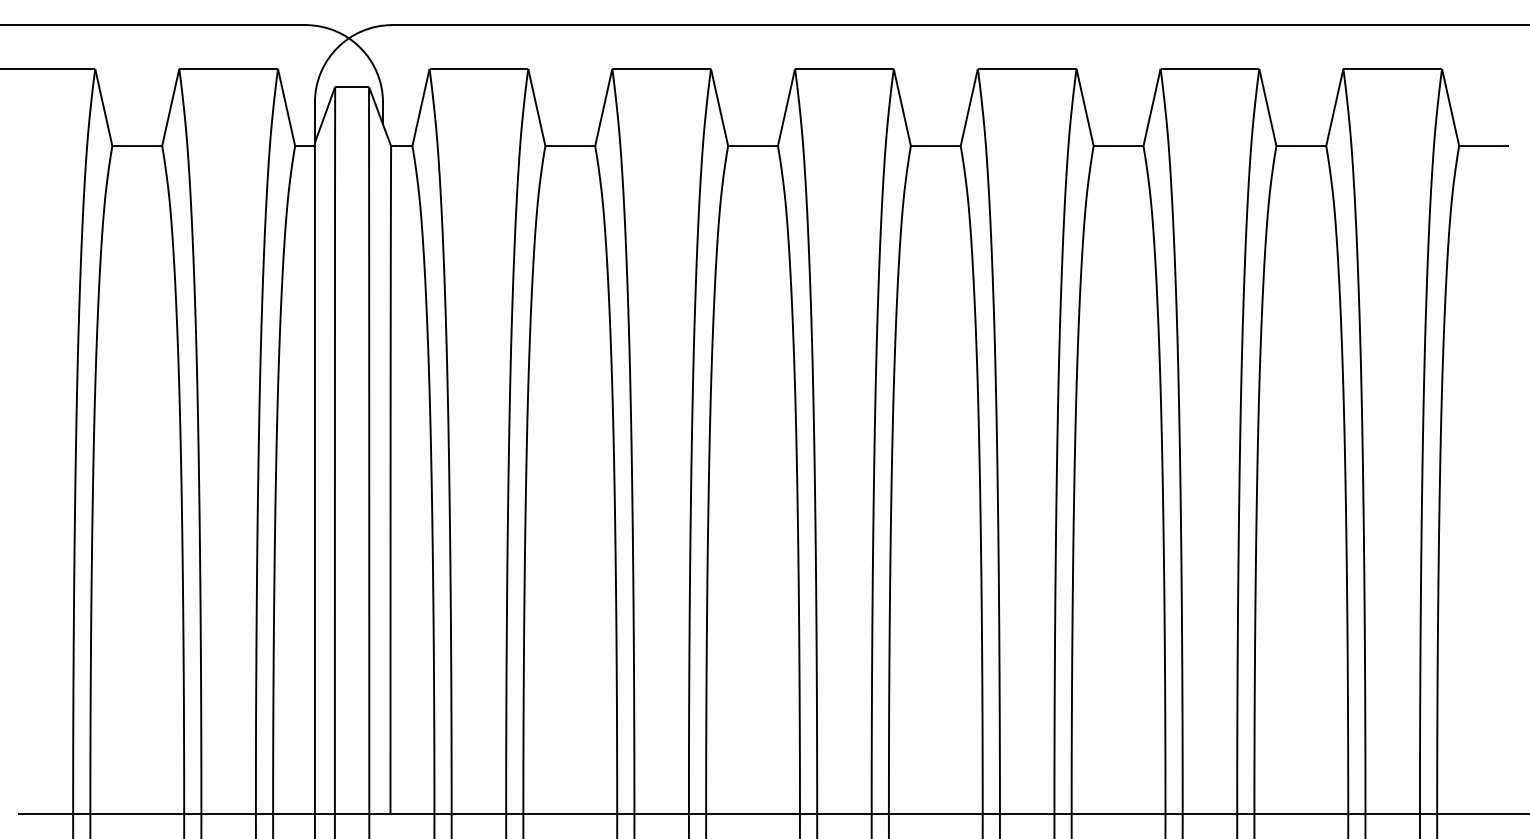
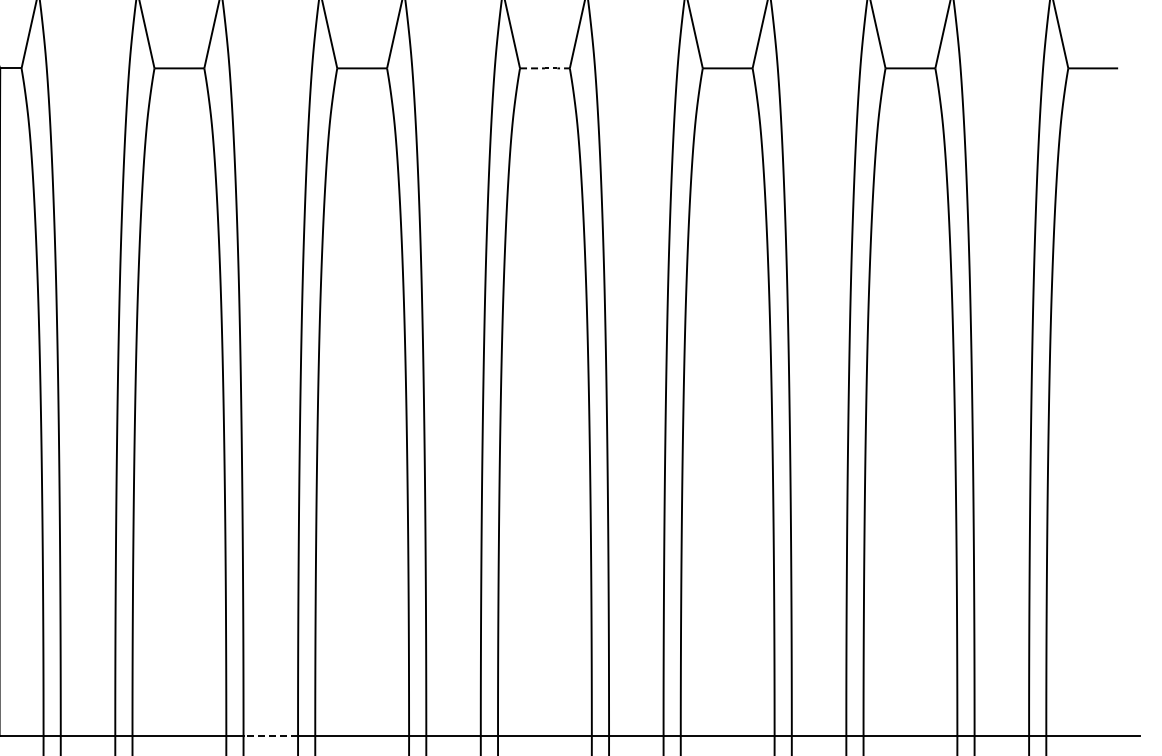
line: (936, 146) -> (545, 68), solid -> dashed
line: (661, 813) -> (270, 735), solid -> dashed

